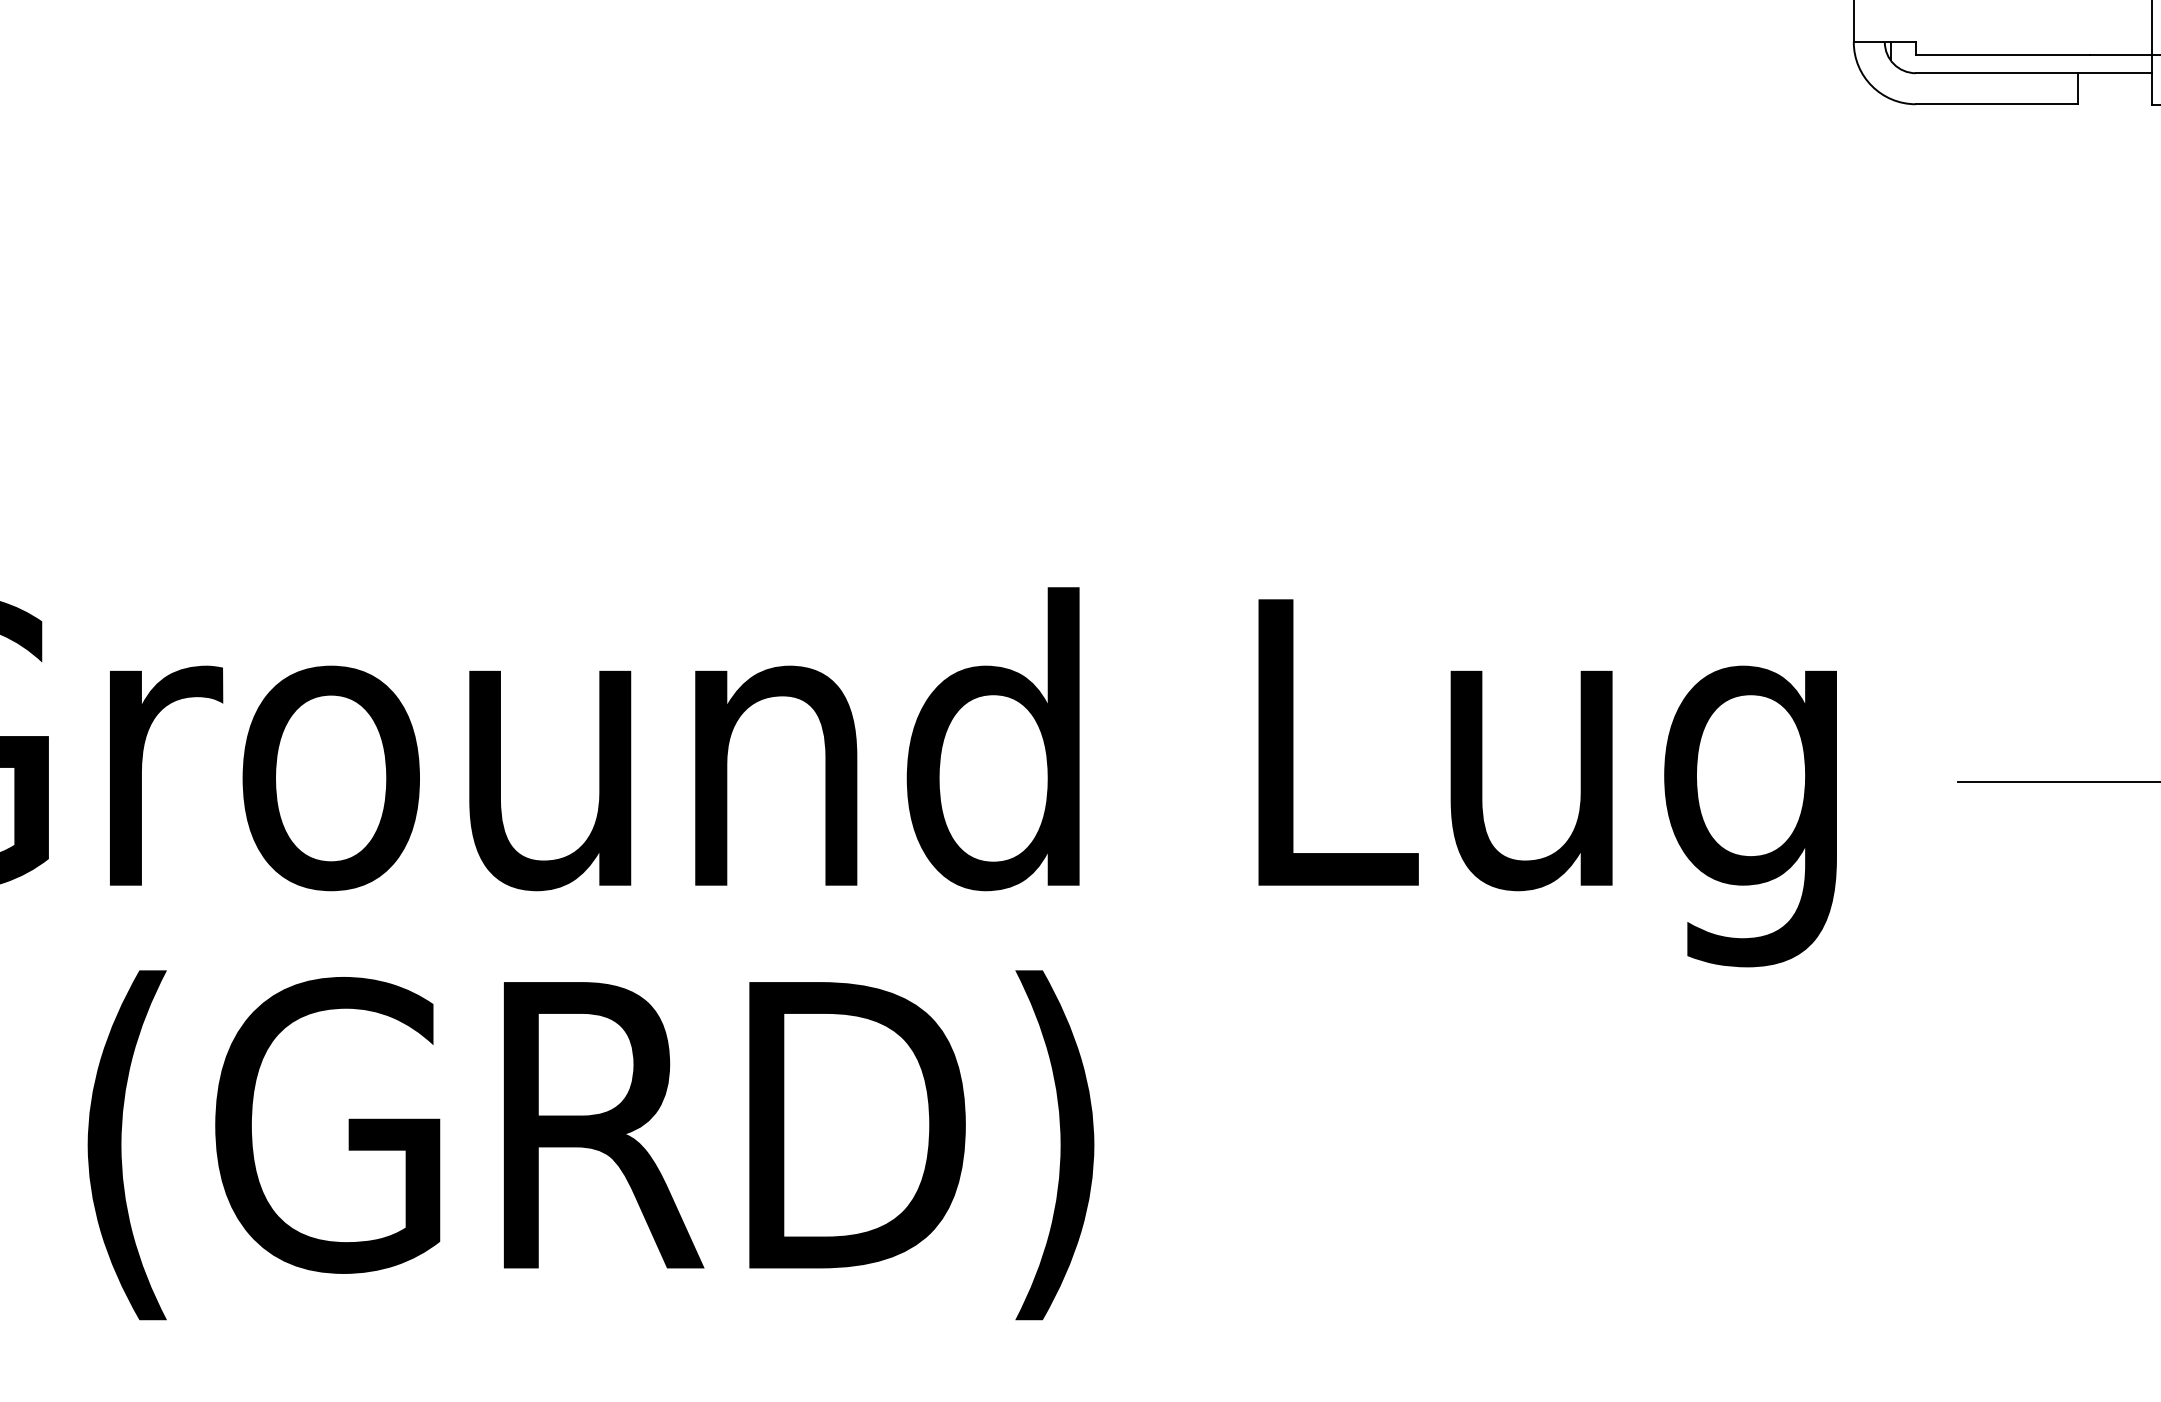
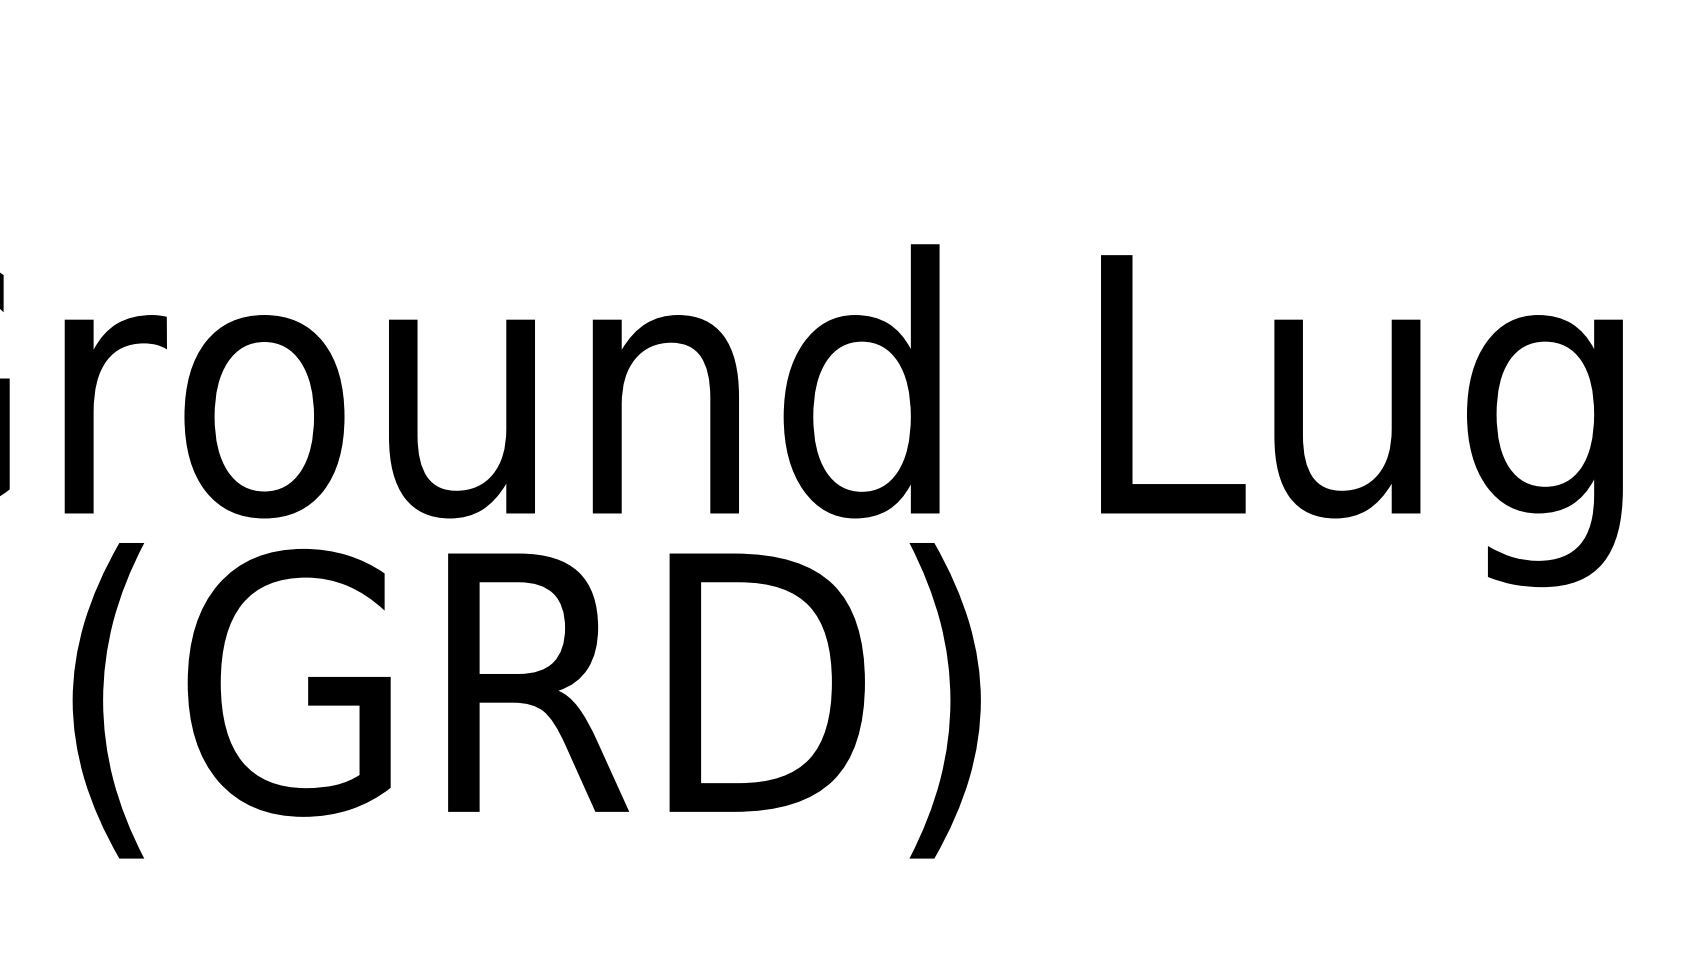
text: (590, 1145) -> (526, 700), moved

